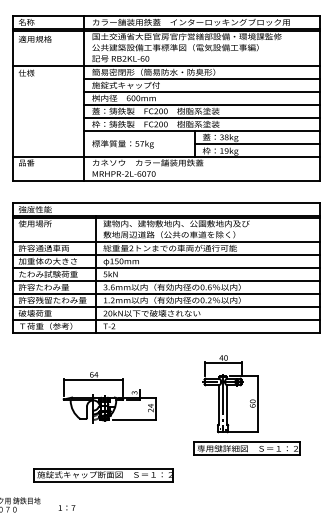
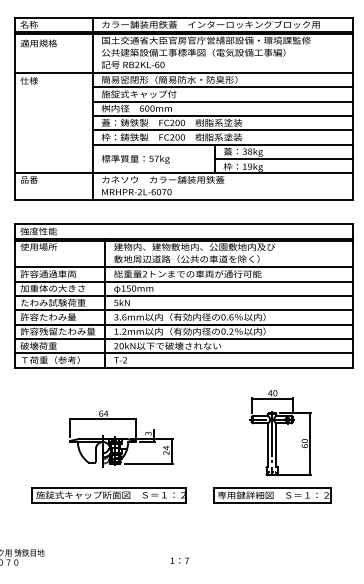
part: (230, 394) -> (280, 433), moved
part: (102, 475) -> (108, 495), moved
text: (66, 507) -> (179, 560), moved

